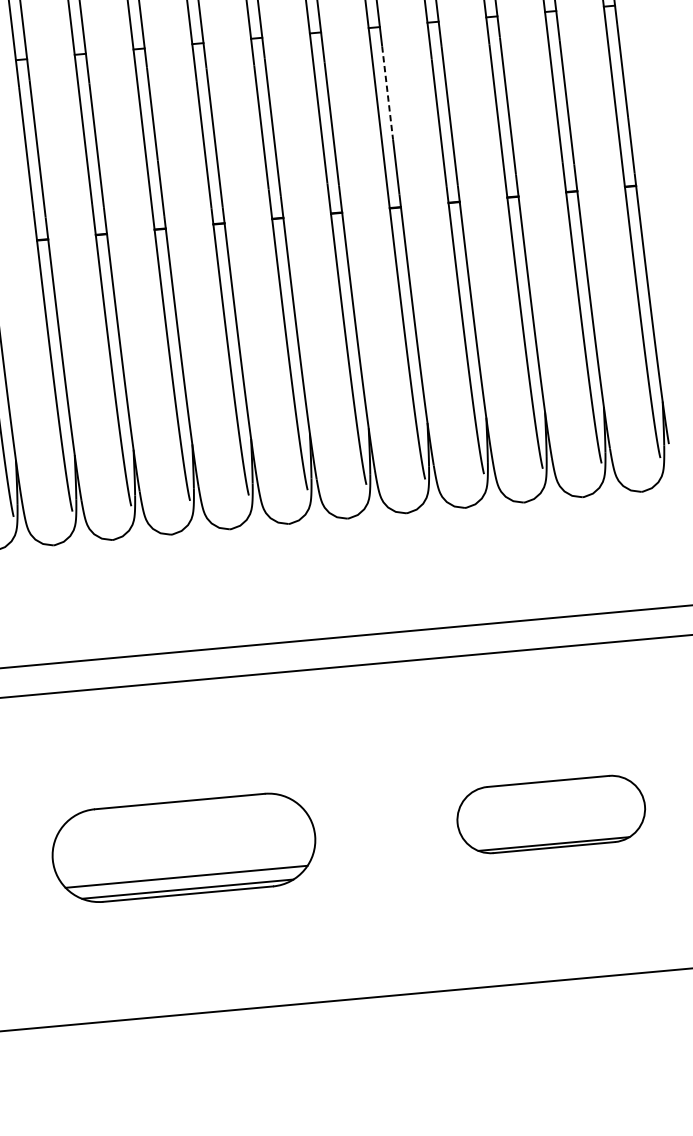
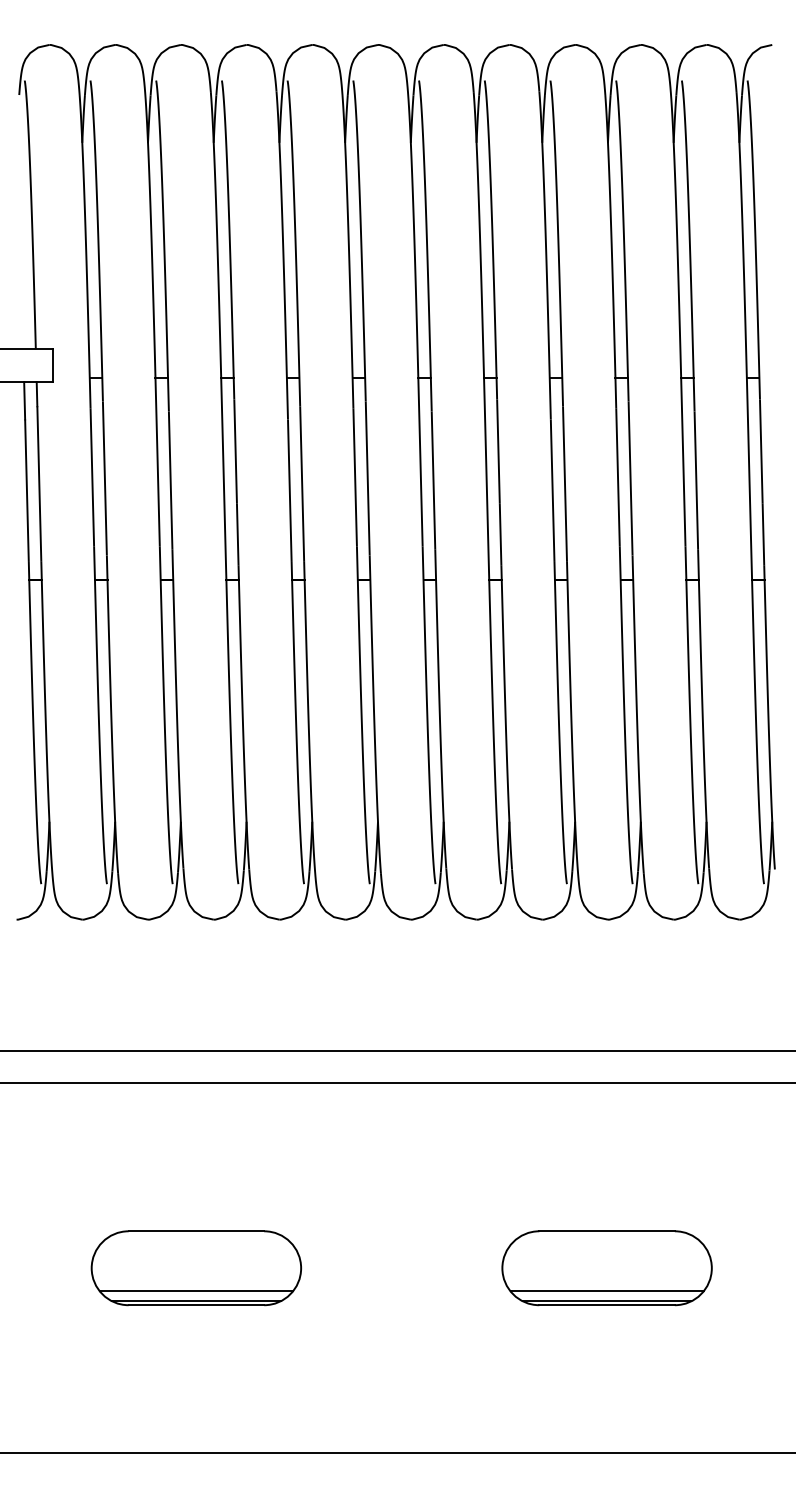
line: (387, 92) -> (498, 451), dashed -> solid
line: (552, 835) -> (606, 1291), added
part: (183, 848) -> (195, 1268), size x0.71

